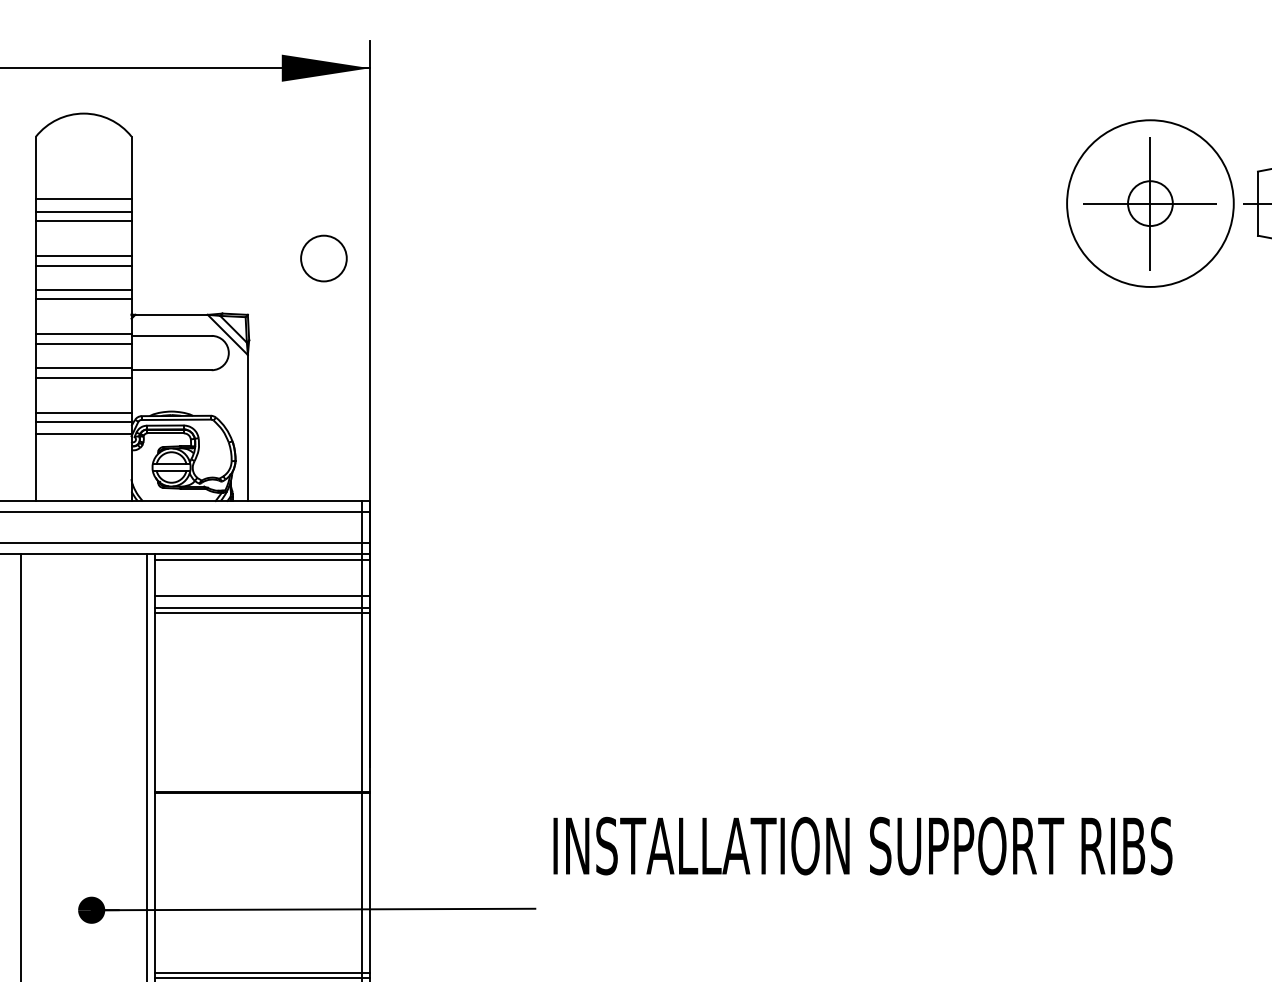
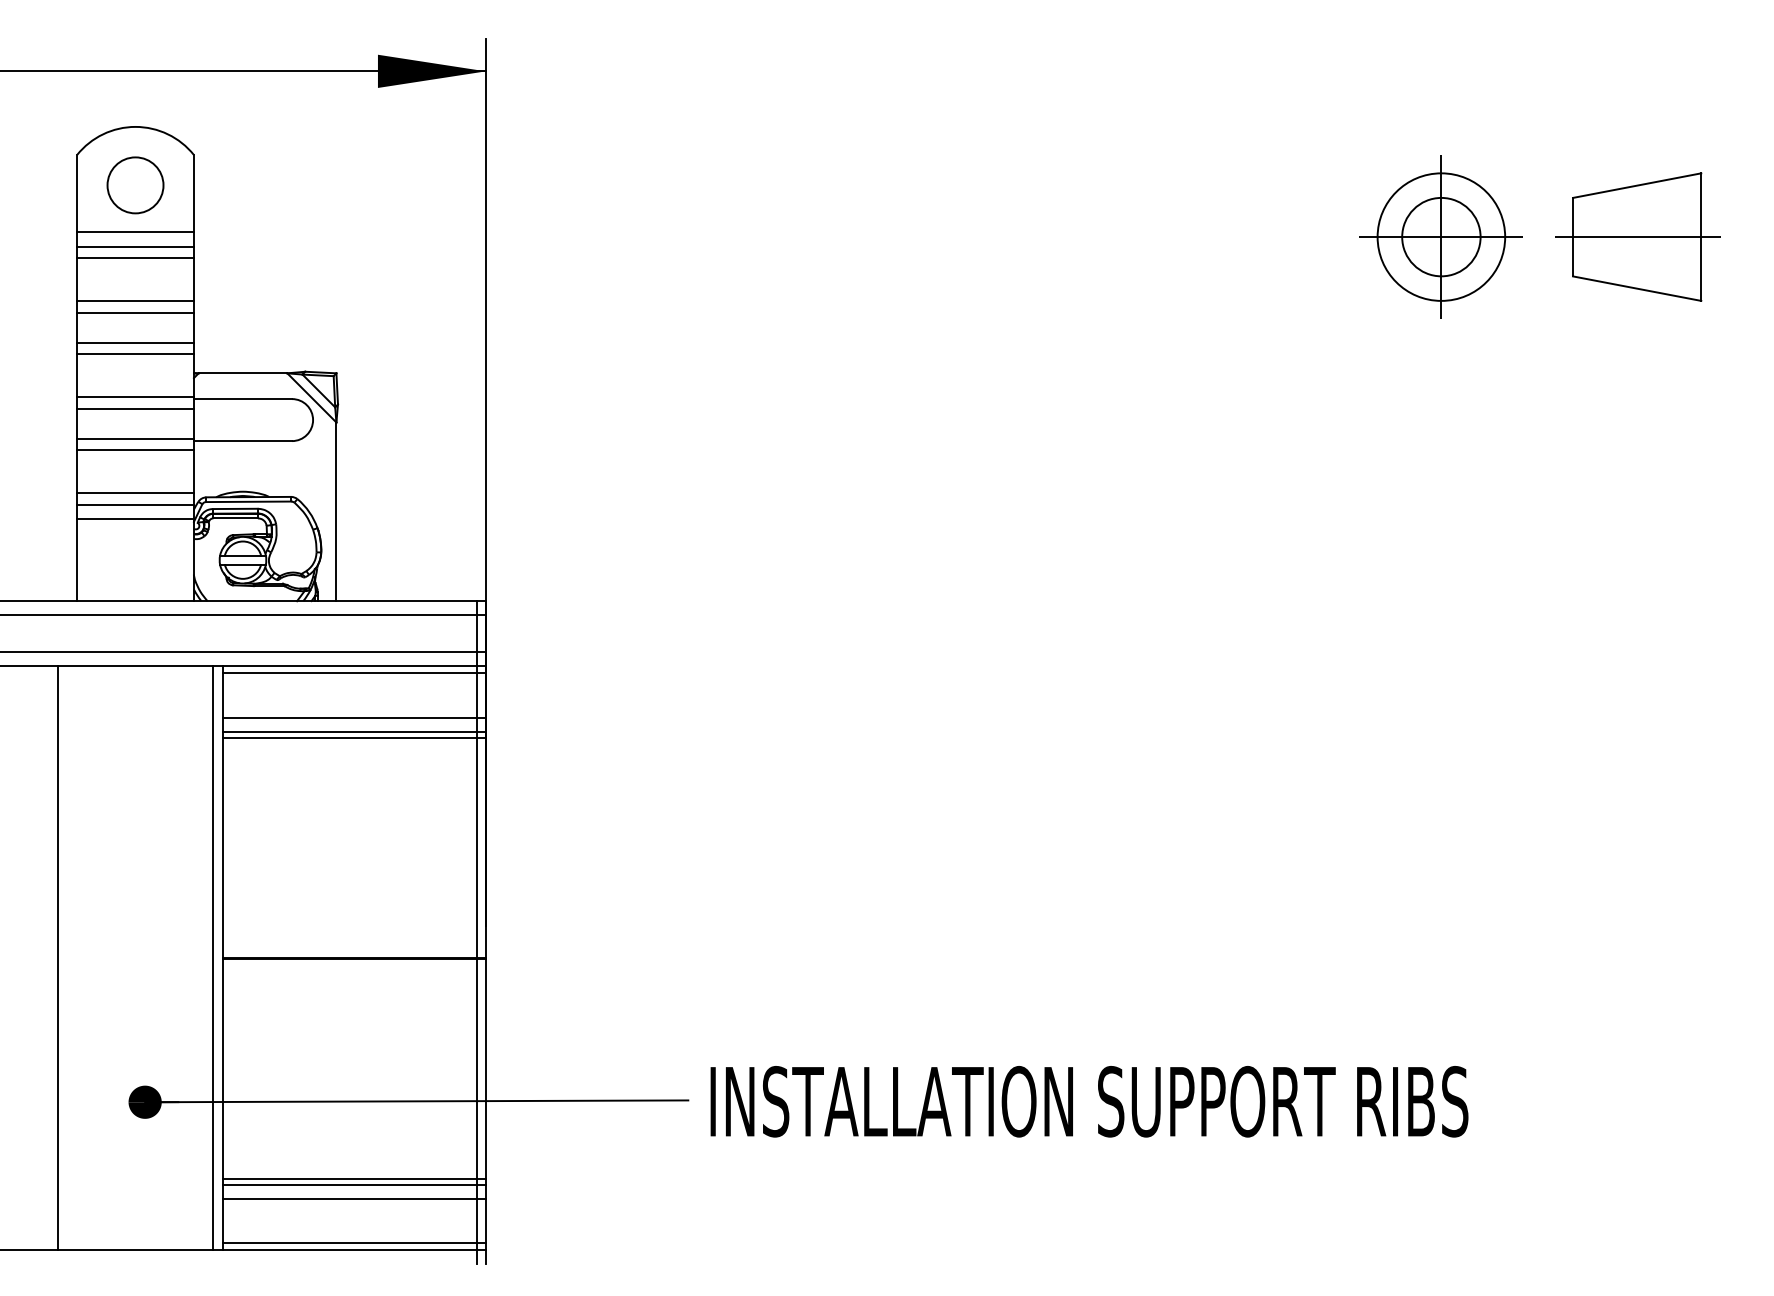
circle: (1150, 203) -> (1441, 236), size x0.62
circle: (1150, 203) -> (1441, 236), size x1.43
circle: (323, 258) -> (135, 185), moved
text: (863, 845) -> (1089, 1101), moved

